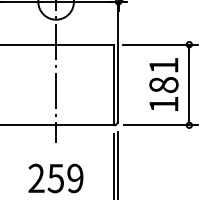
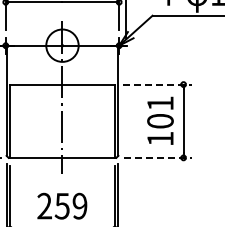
line: (160, 44) -> (157, 84), solid -> dashed
text: (163, 84) -> (160, 120), 181 -> 101
line: (161, 124) -> (158, 157), solid -> dashed

